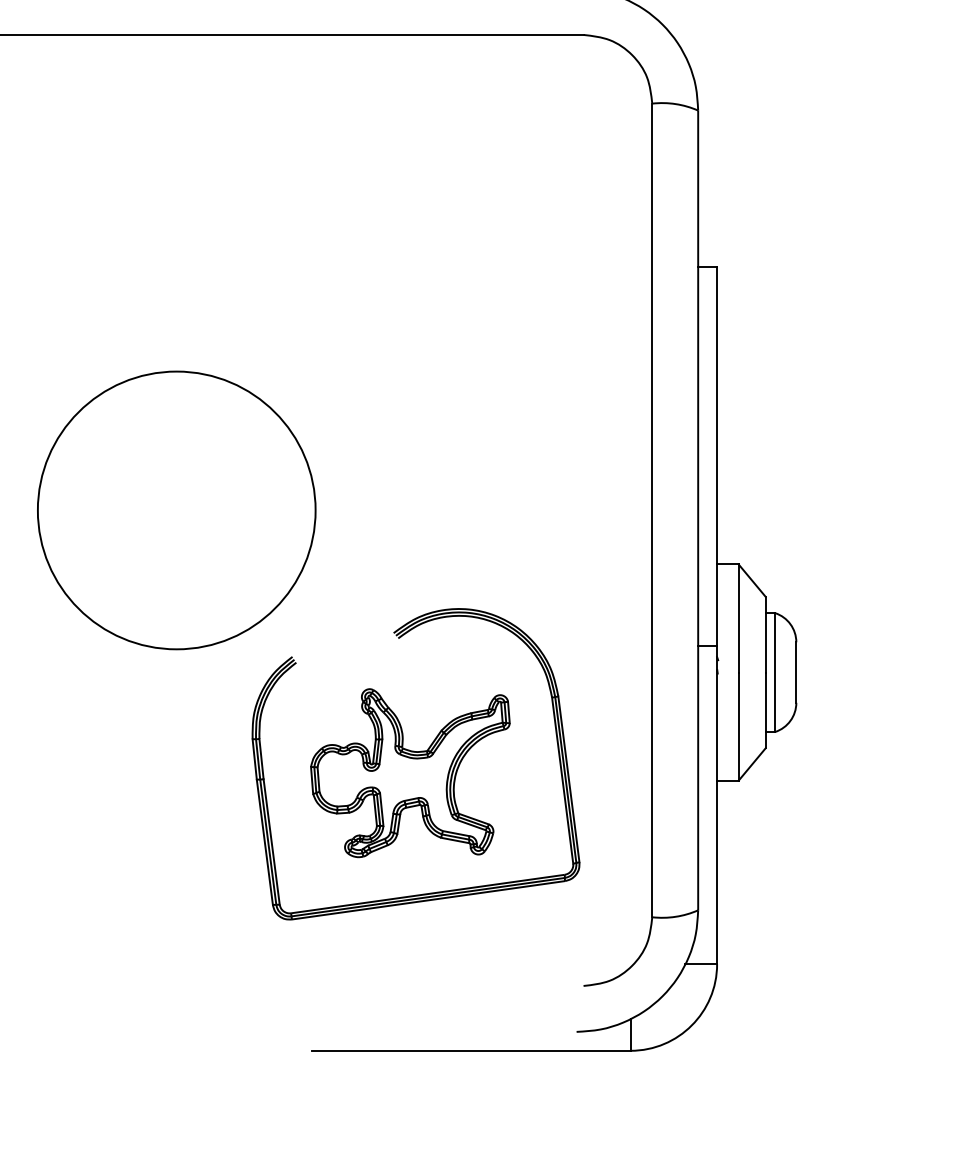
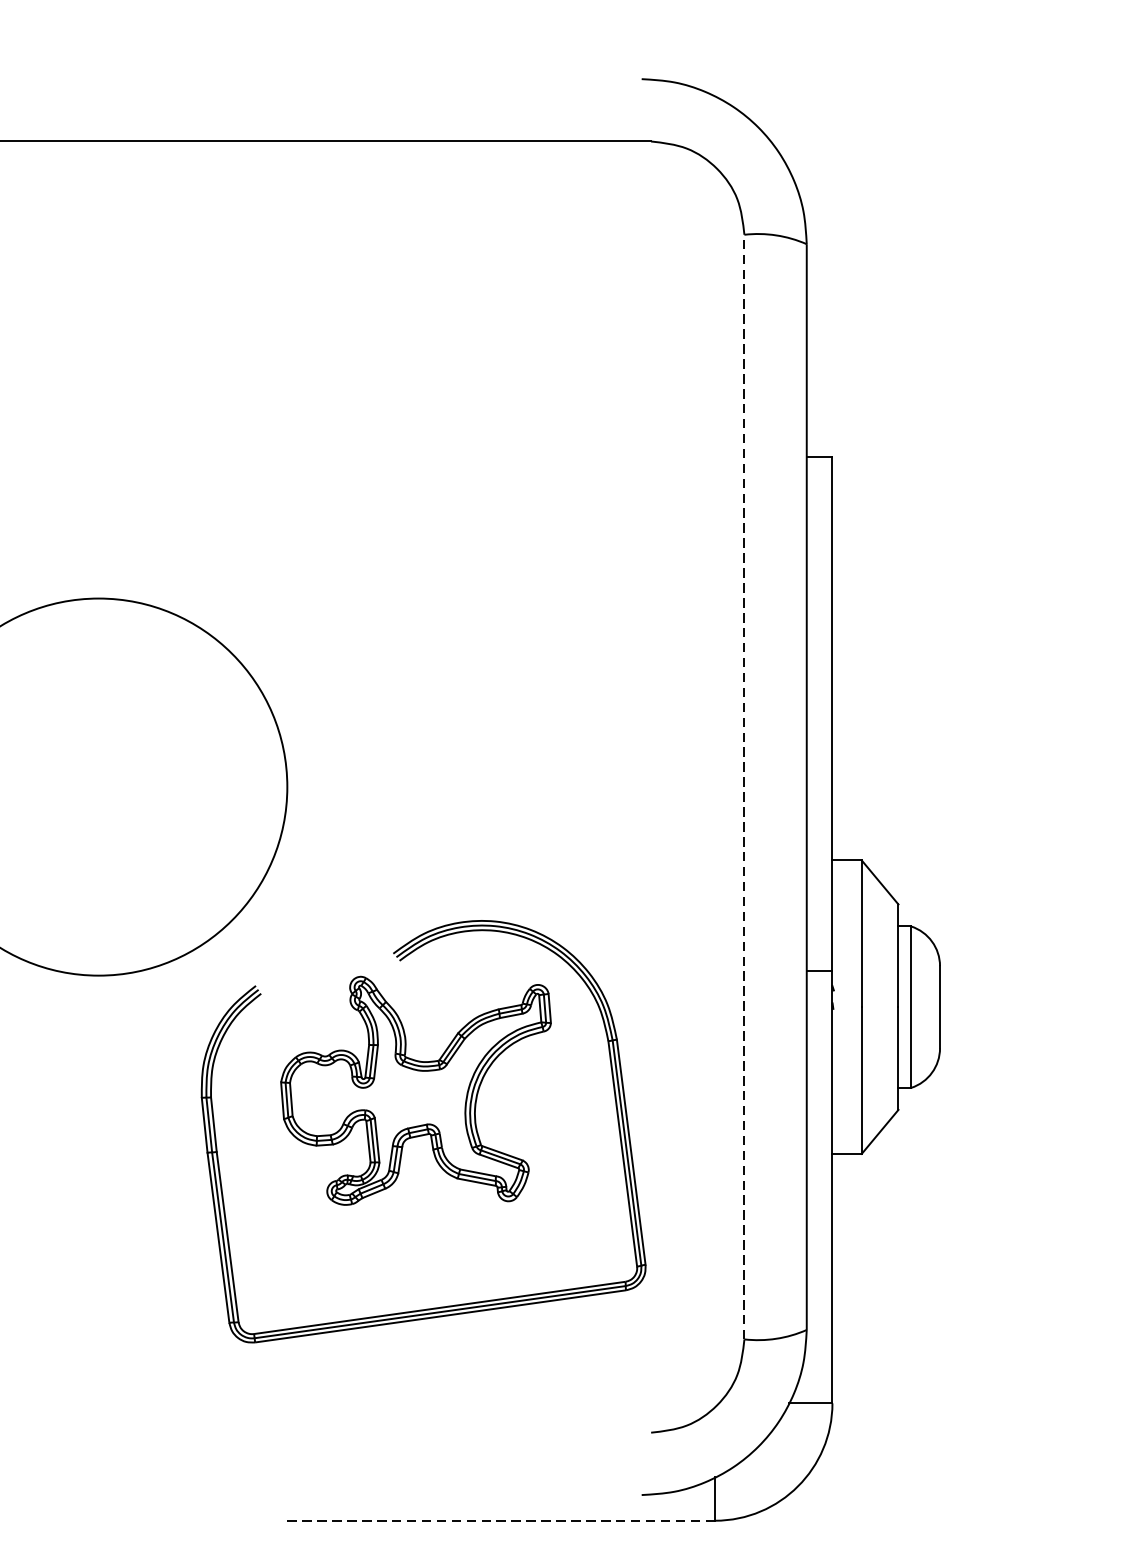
line: (652, 510) -> (744, 787), solid -> dashed
part: (410, 773) -> (416, 1091), moved
line: (470, 1050) -> (497, 1520), solid -> dashed

